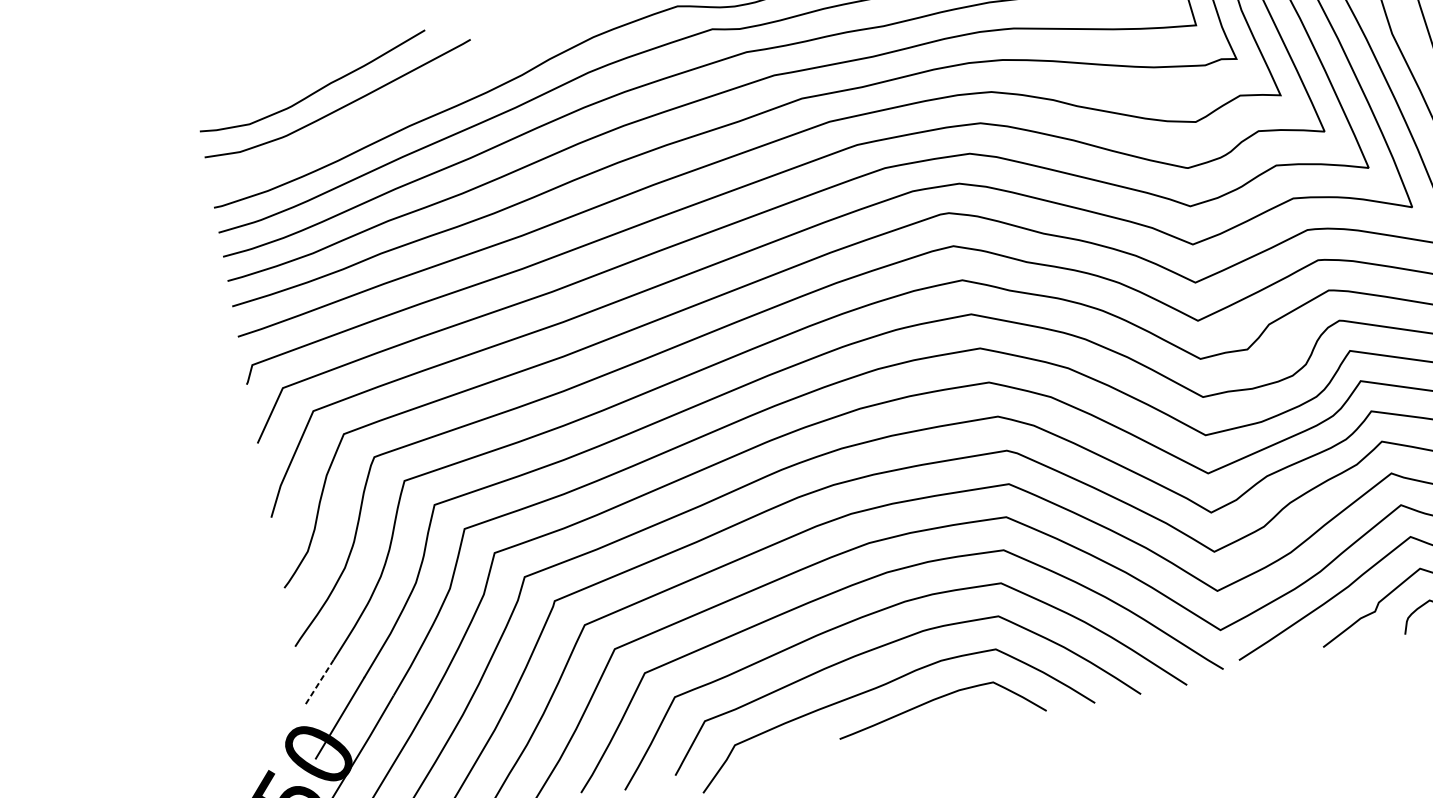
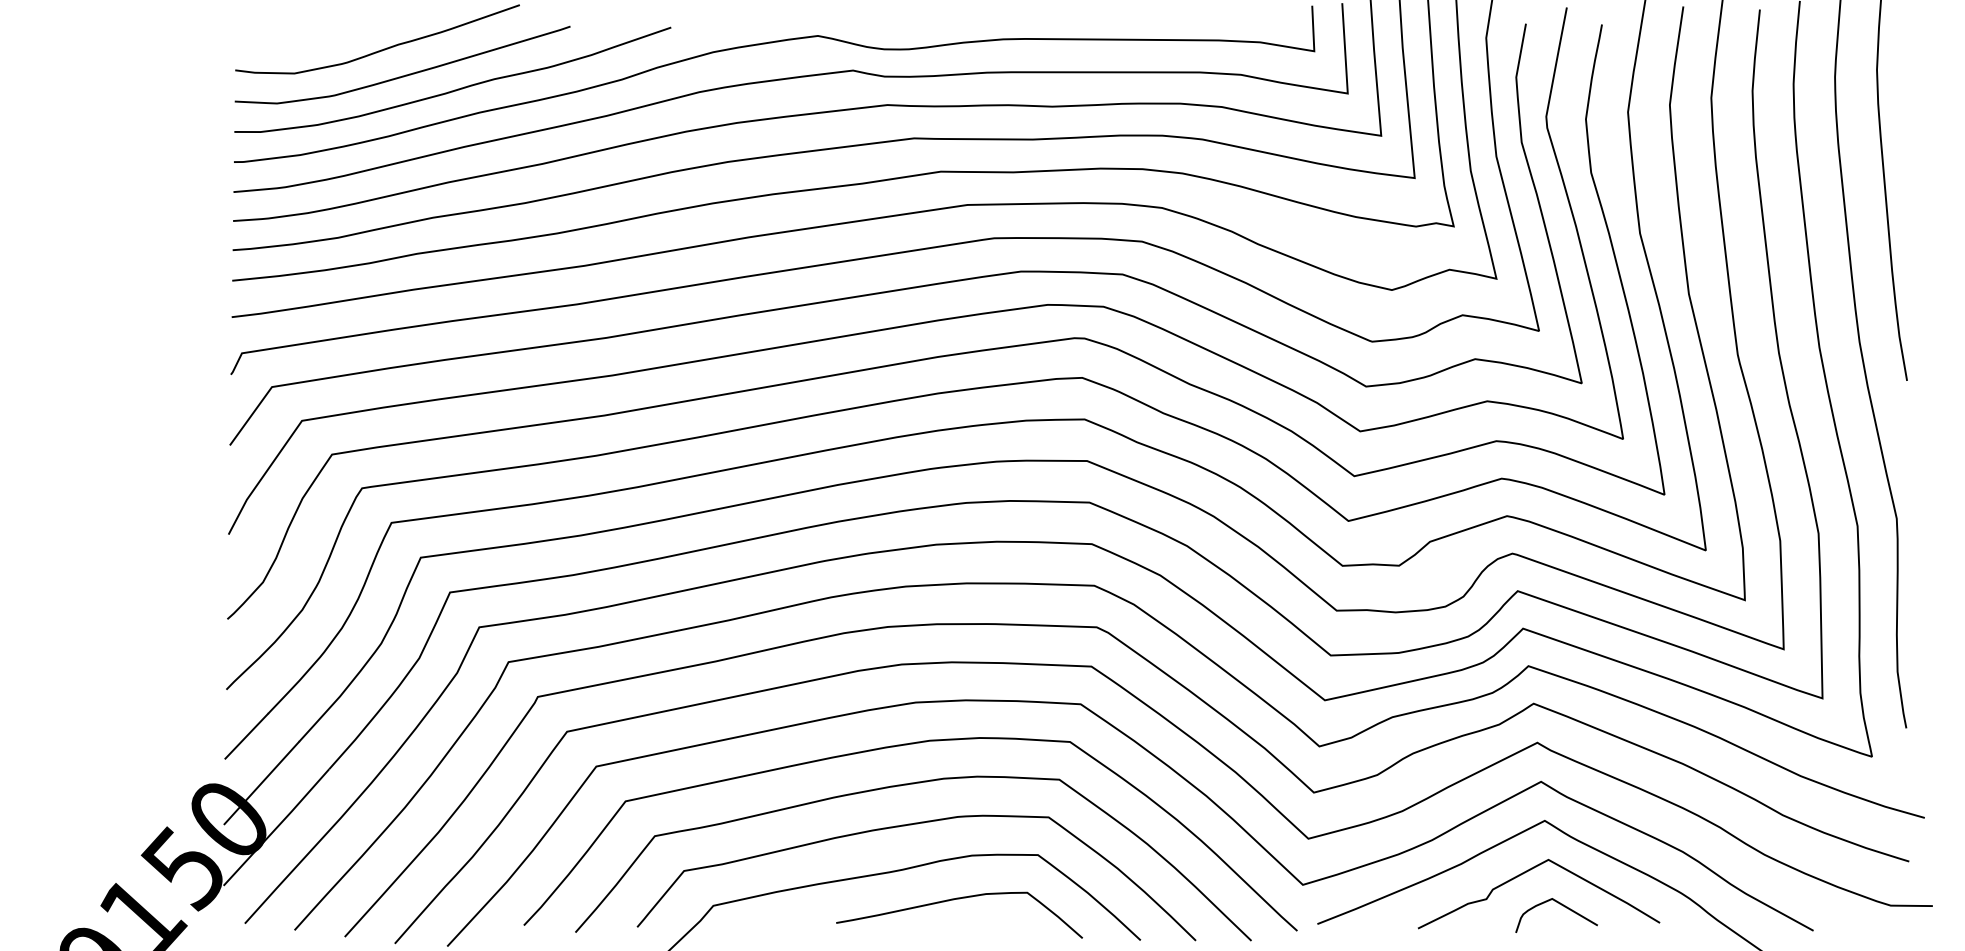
curve: (384, 111) -> (454, 89), added
line: (319, 682) -> (246, 736), dashed -> solid

